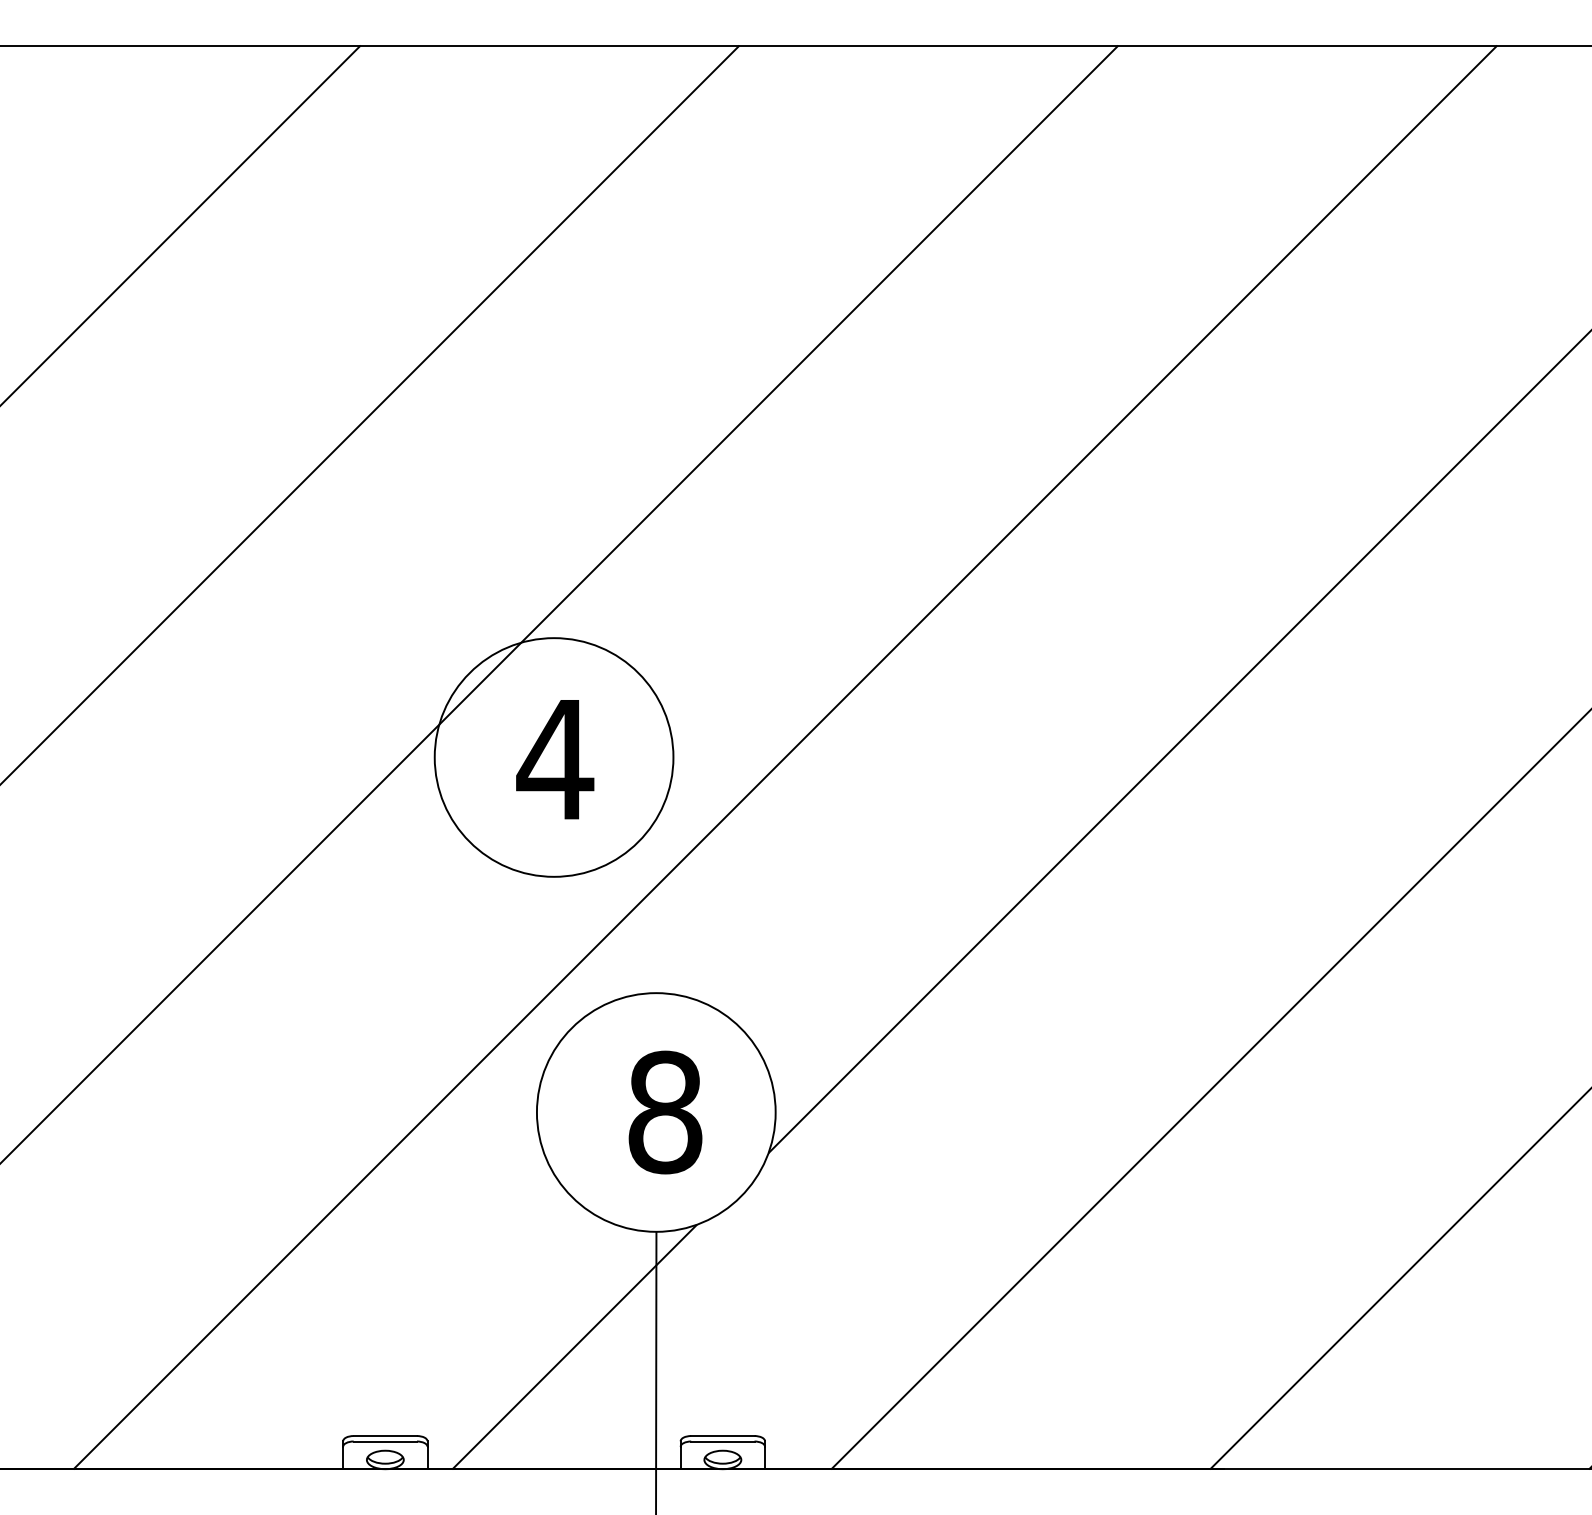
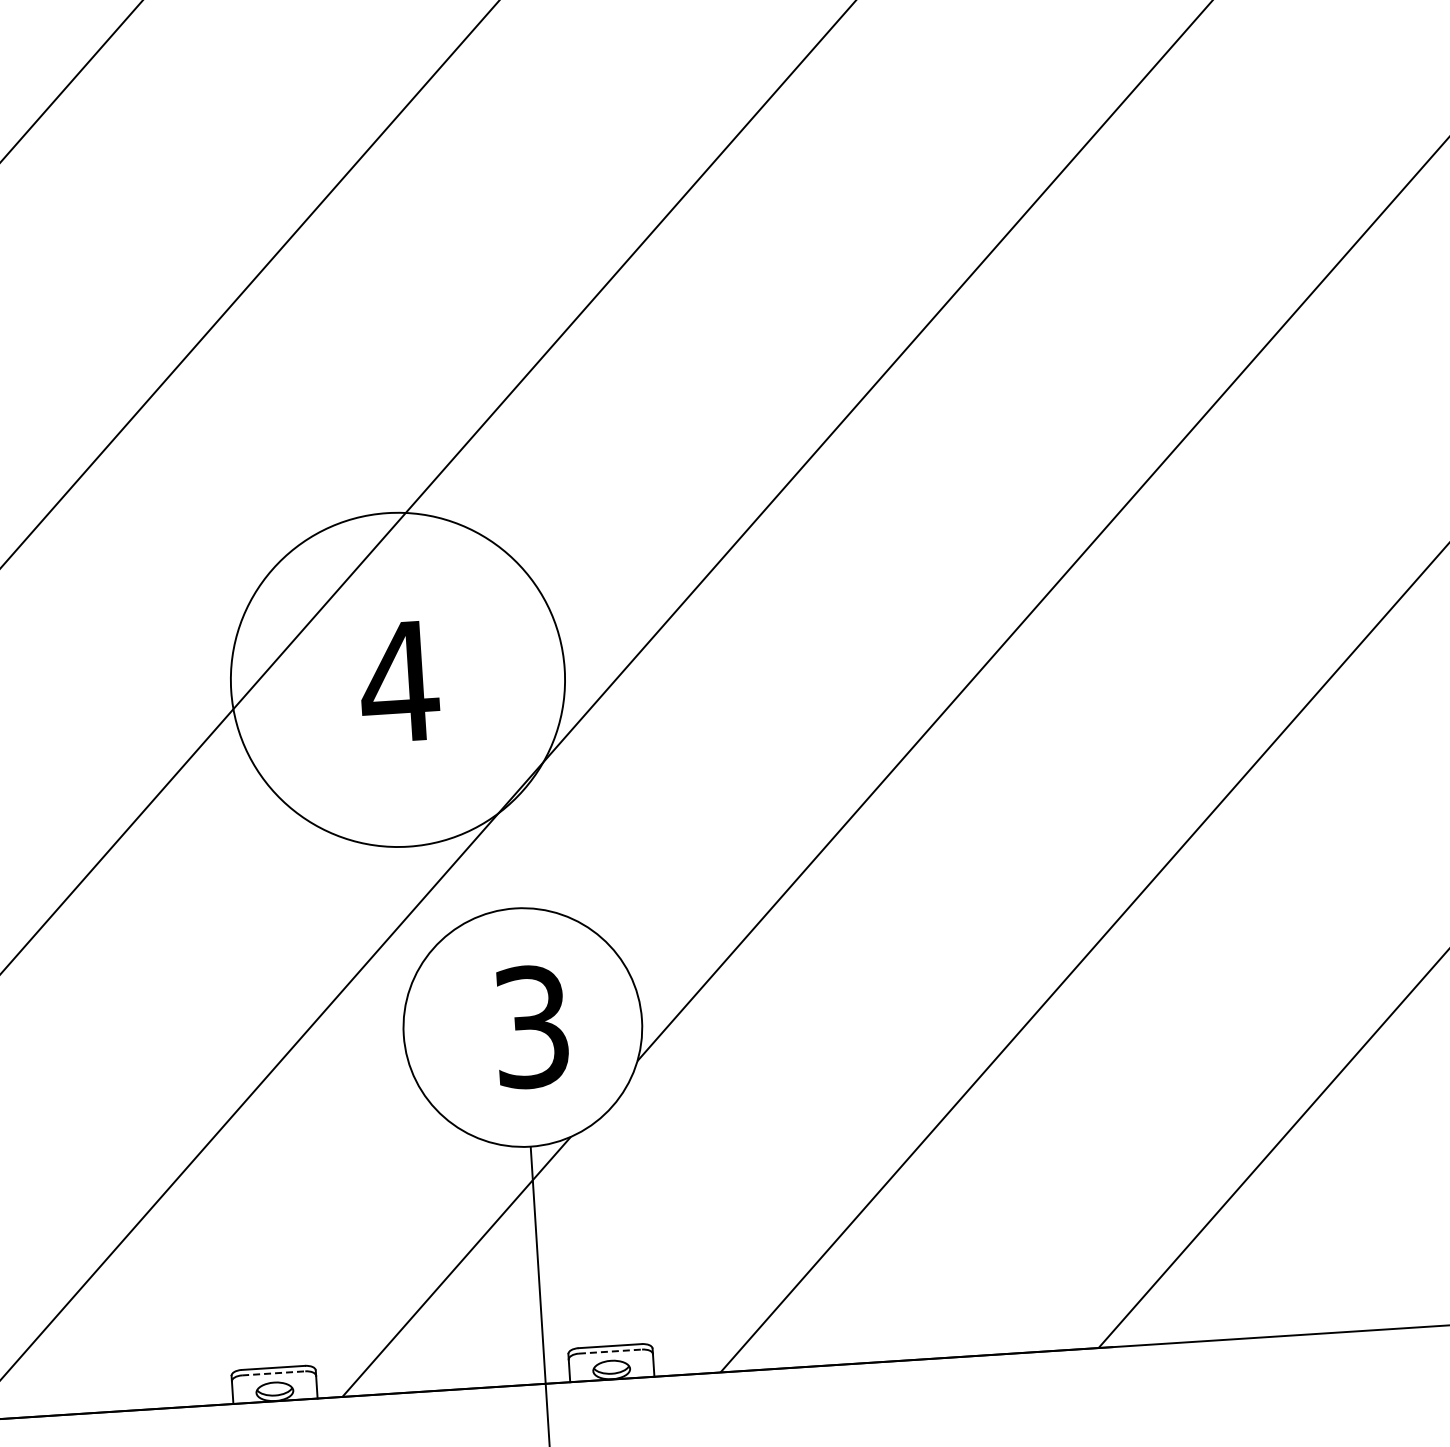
circle: (553, 757) -> (397, 679), size x1.4
text: (665, 1112) -> (532, 1026), 8 -> 3
line: (385, 1441) -> (273, 1373), solid -> dashed
line: (722, 1441) -> (610, 1351), solid -> dashed

